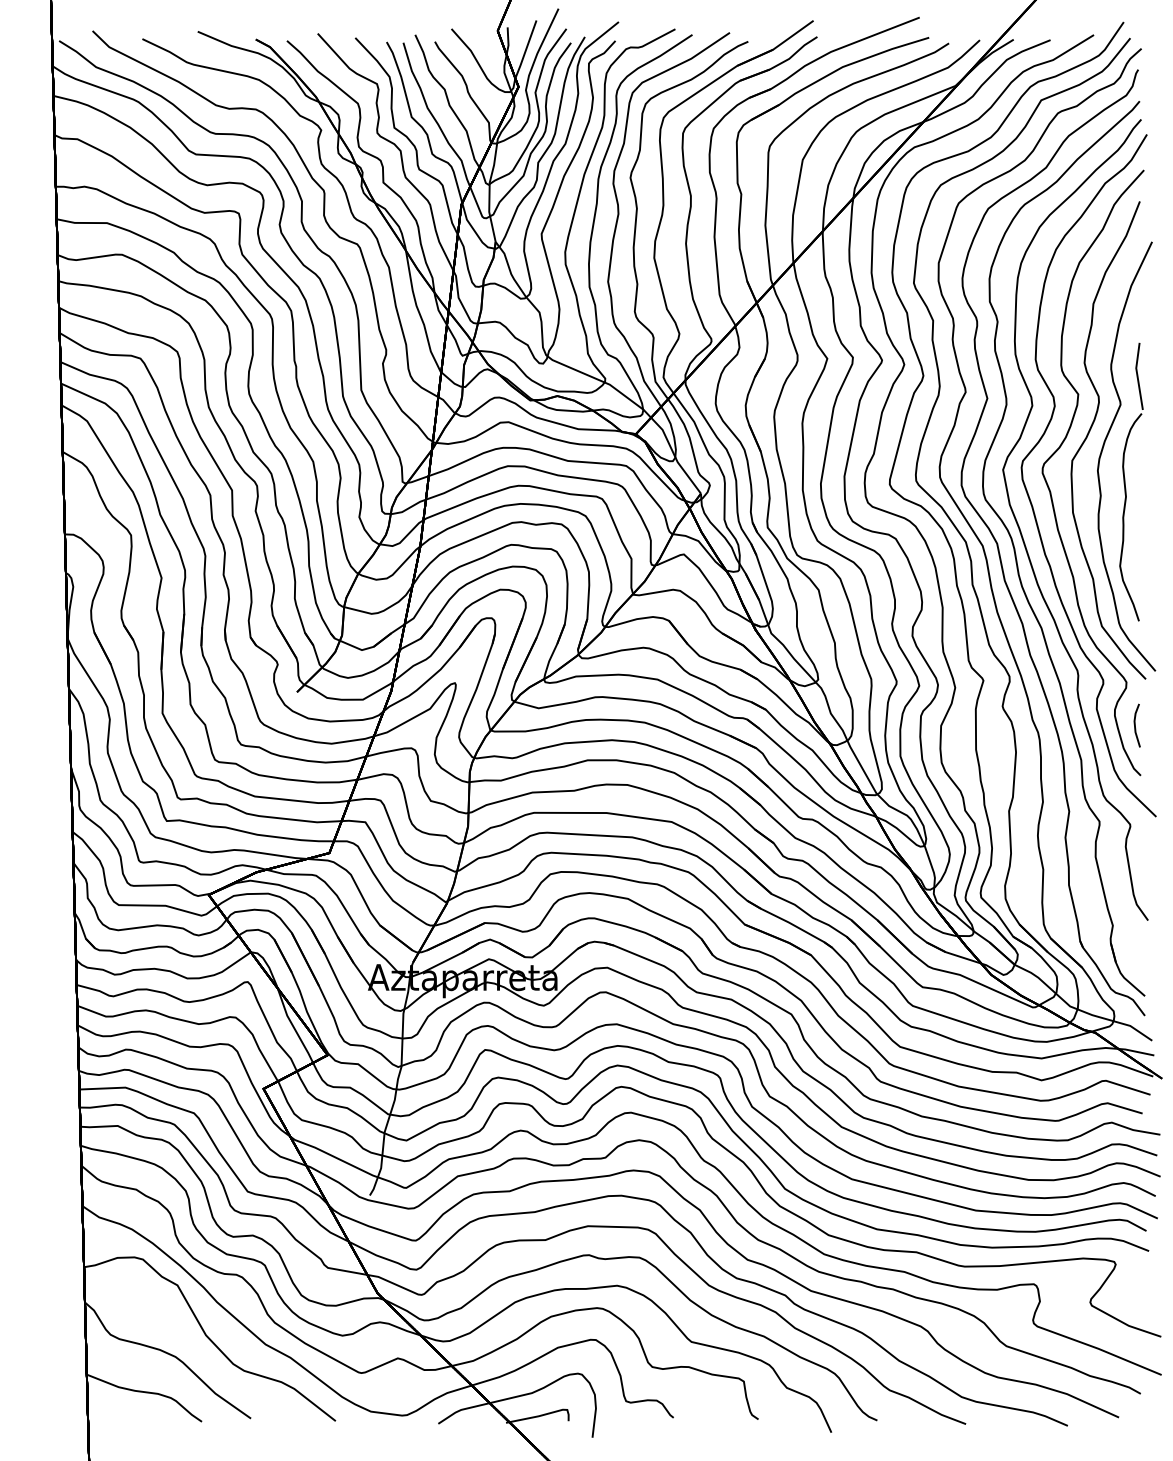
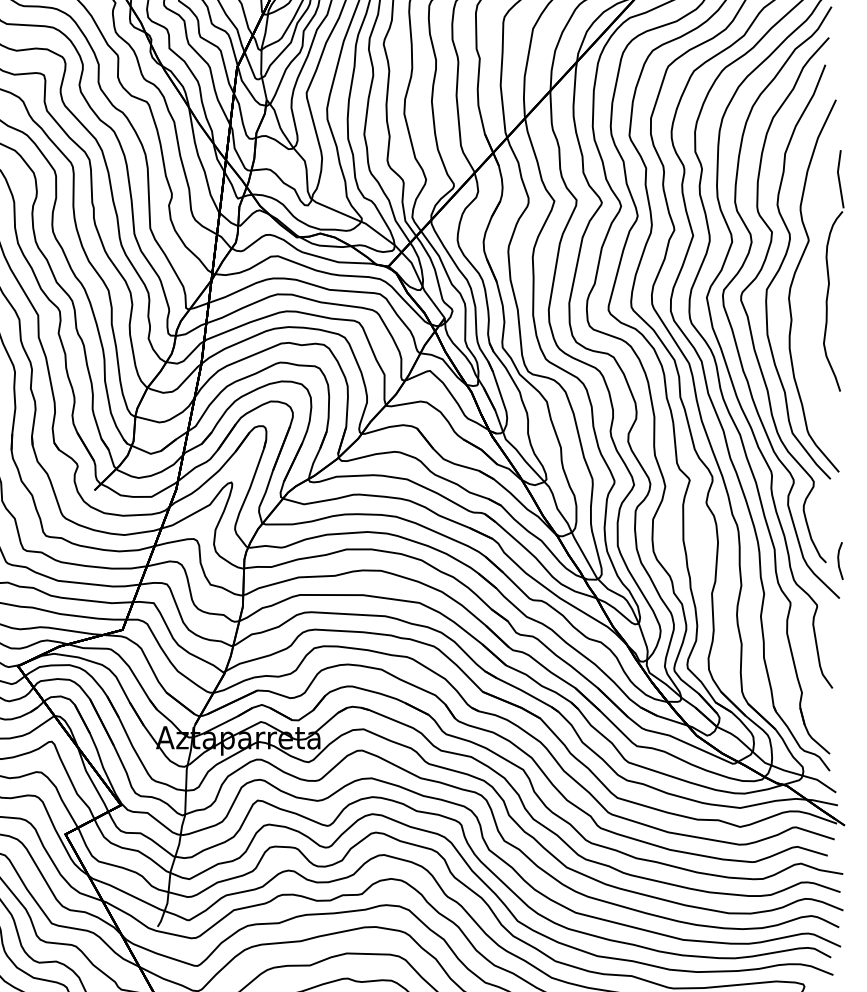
part: (1131, 481) -> (833, 270), moved
line: (1135, 725) -> (838, 560), moved

